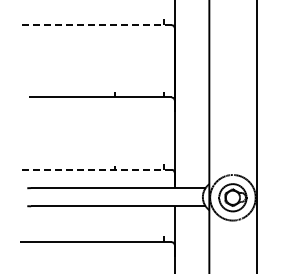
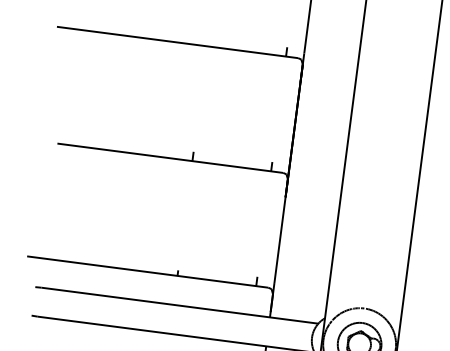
line: (95, 25) -> (177, 42), dashed -> solid
line: (95, 169) -> (147, 271), dashed -> solid

